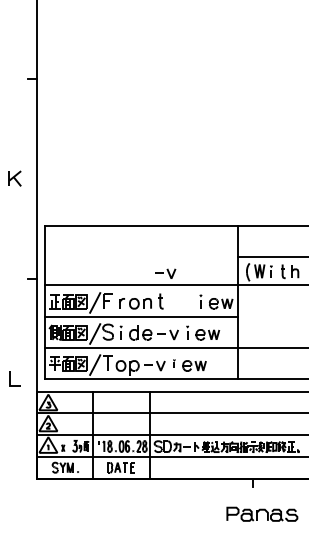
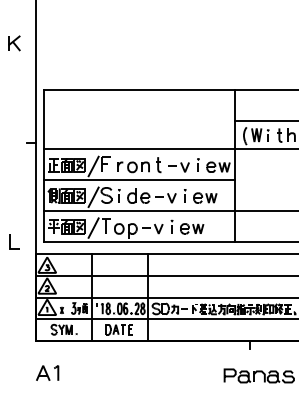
part: (165, 273) -> (179, 167), moved
part: (174, 363) -> (172, 226), size x1.67
part: (48, 511) -> (47, 373), added

